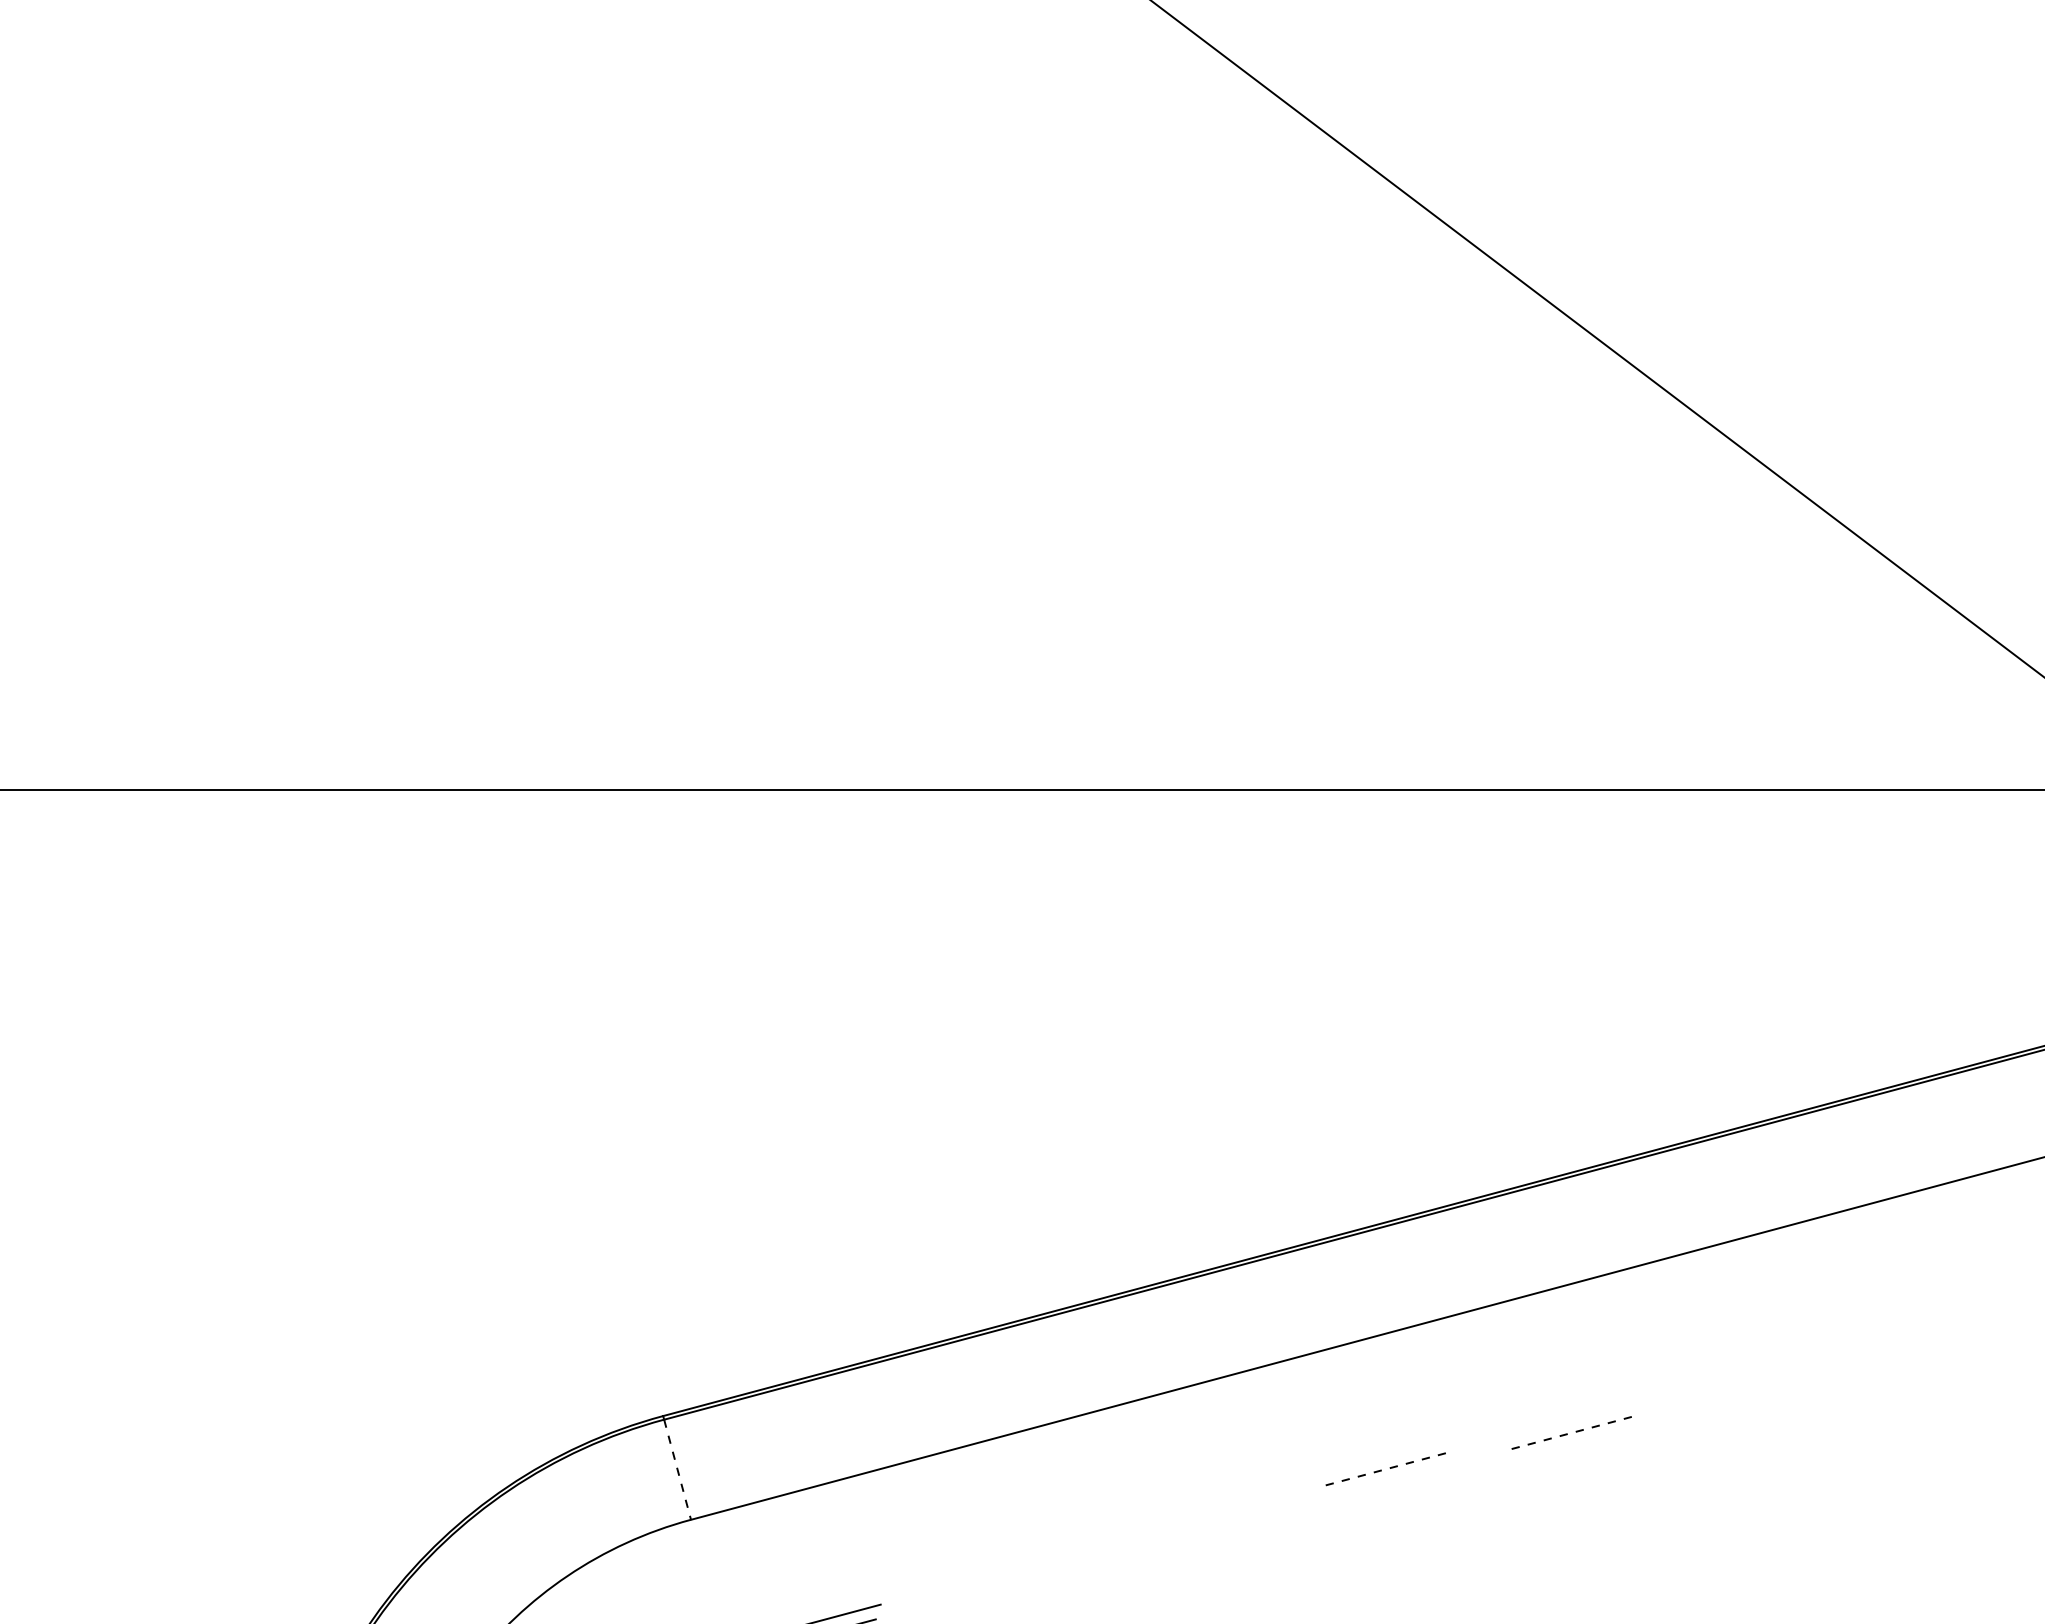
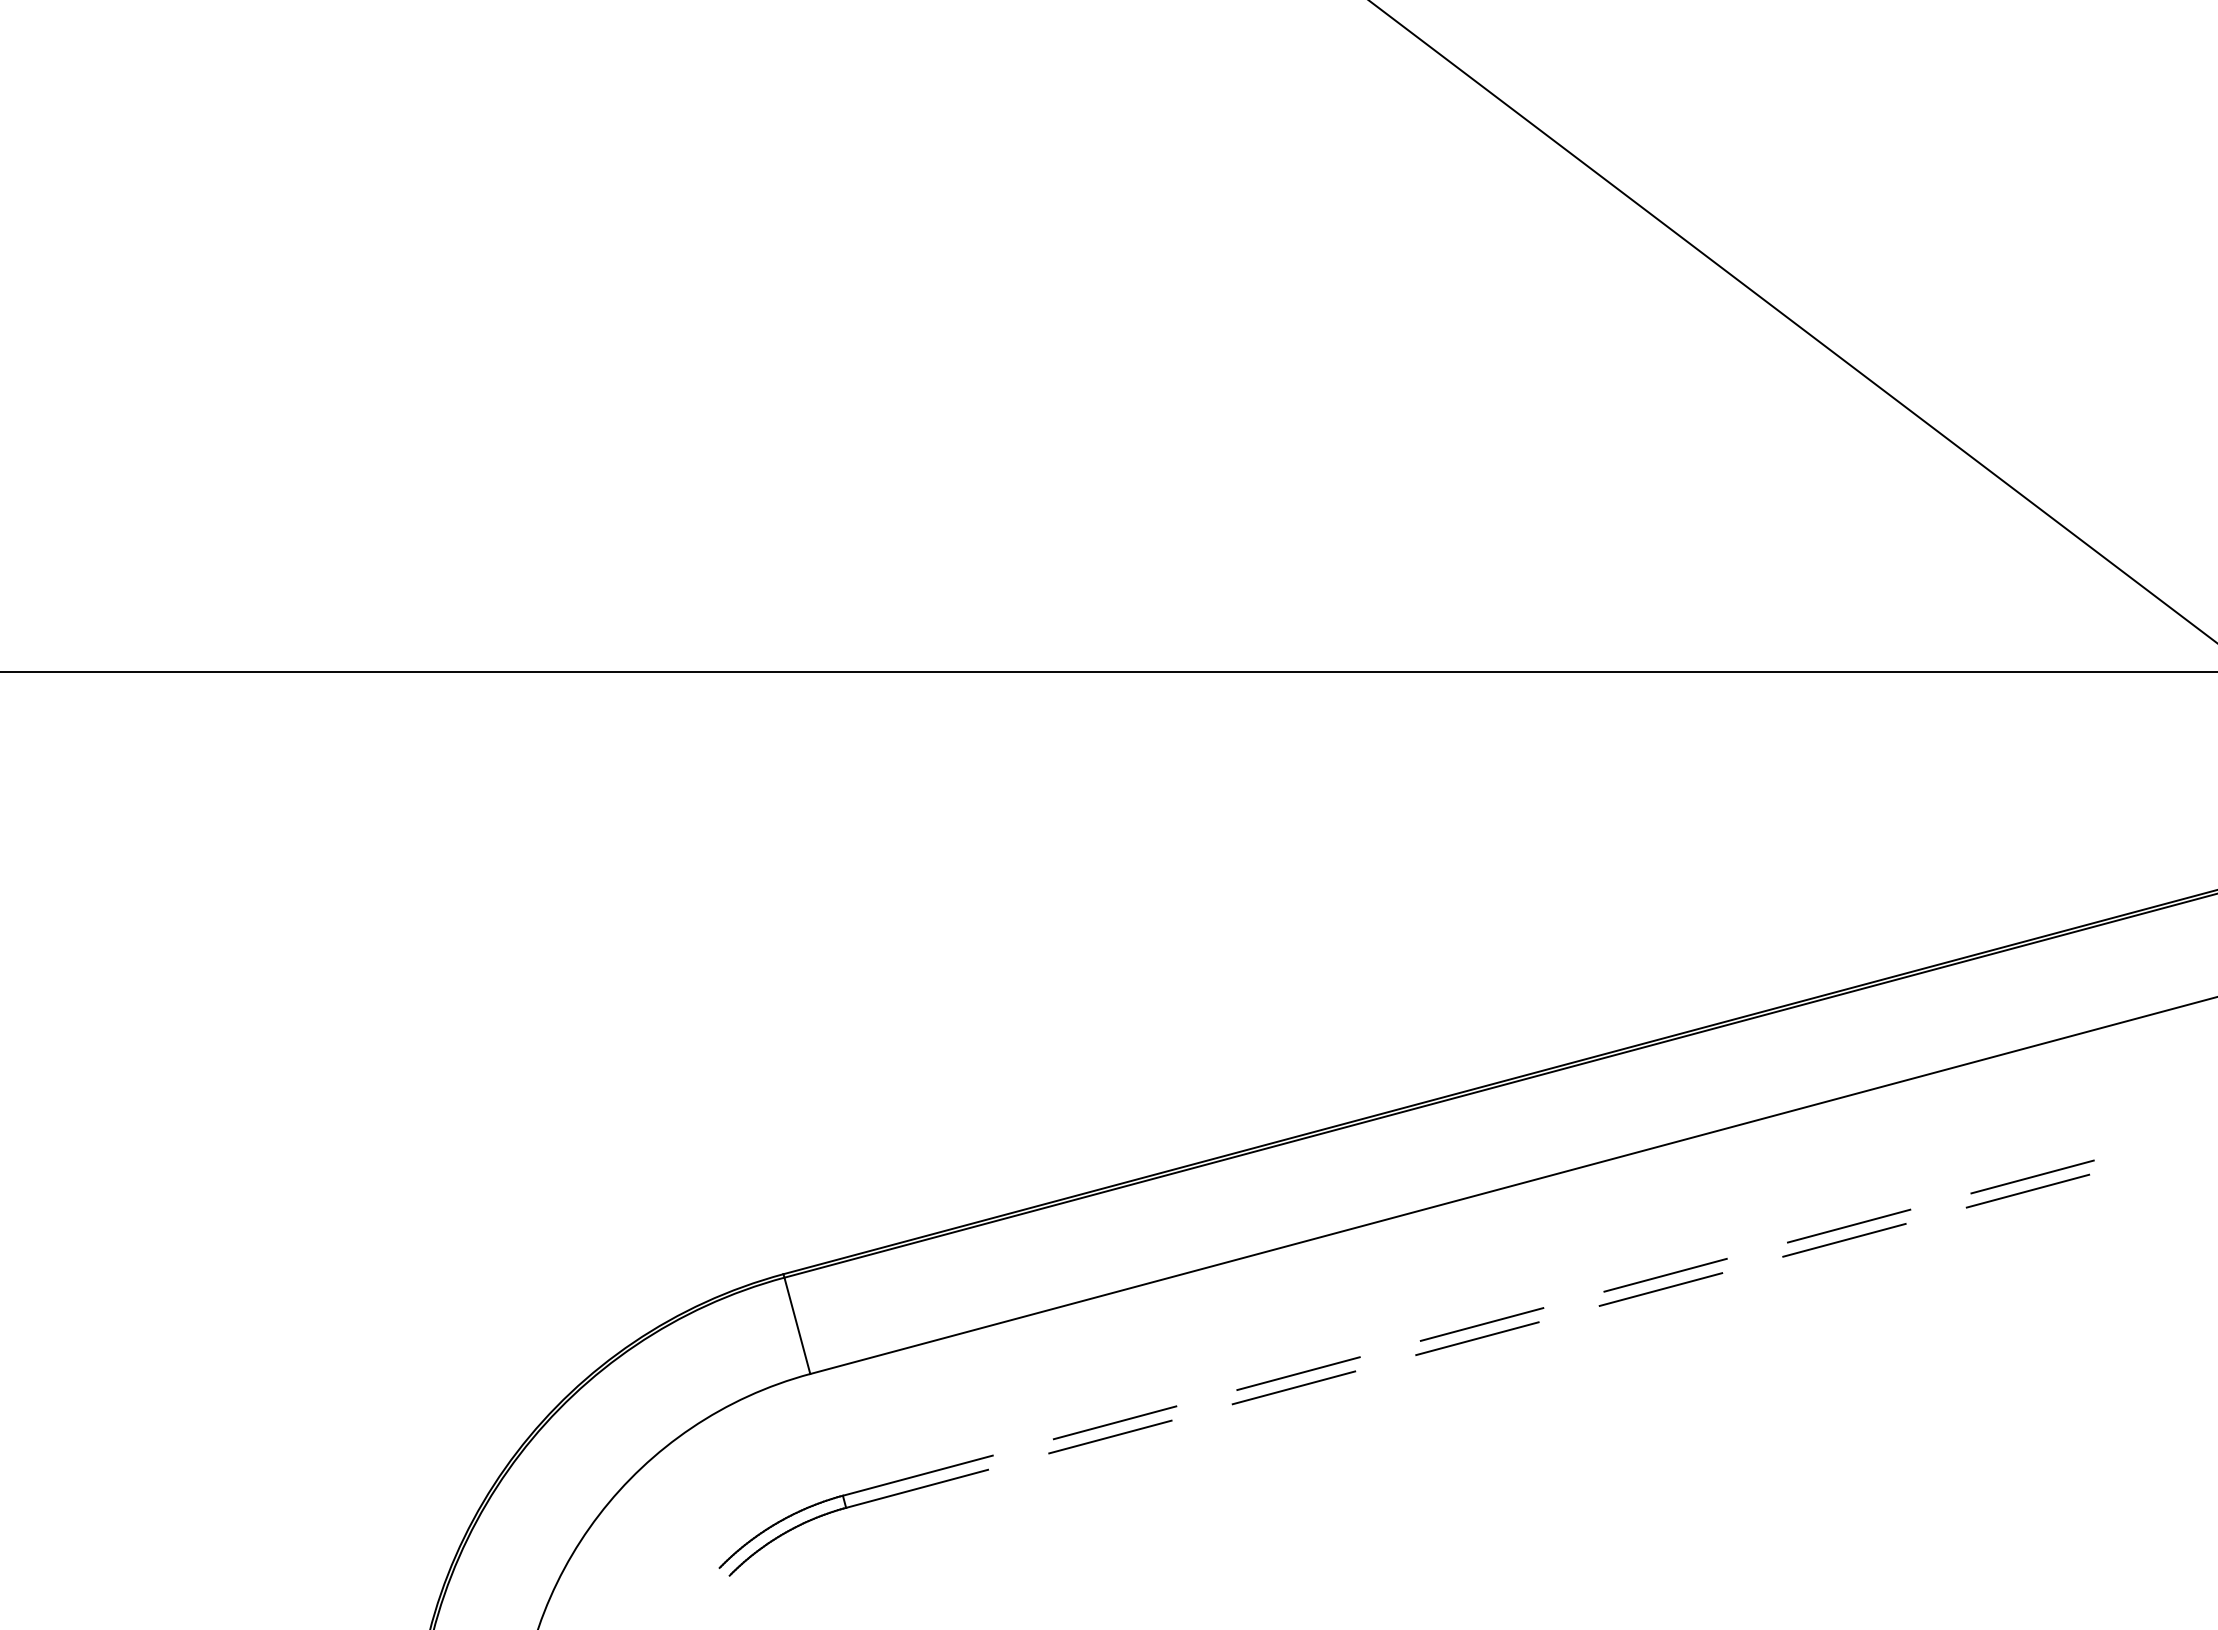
line: (1961, 1314) -> (2032, 1176), added
line: (1956, 1329) -> (2027, 1190), added
line: (1770, 1365) -> (1848, 1225), added
line: (1766, 1379) -> (1844, 1239), added
line: (1580, 1416) -> (1665, 1274), added
line: (1575, 1431) -> (1661, 1289), dashed -> solid
line: (1389, 1468) -> (1482, 1324), dashed -> solid
line: (677, 1469) -> (797, 1325), dashed -> solid
line: (1384, 1482) -> (1477, 1338), added
line: (1198, 1519) -> (1298, 1373), added
line: (1193, 1533) -> (1293, 1387), added
line: (1007, 1570) -> (1114, 1422), added
line: (1003, 1584) -> (1110, 1436), added

